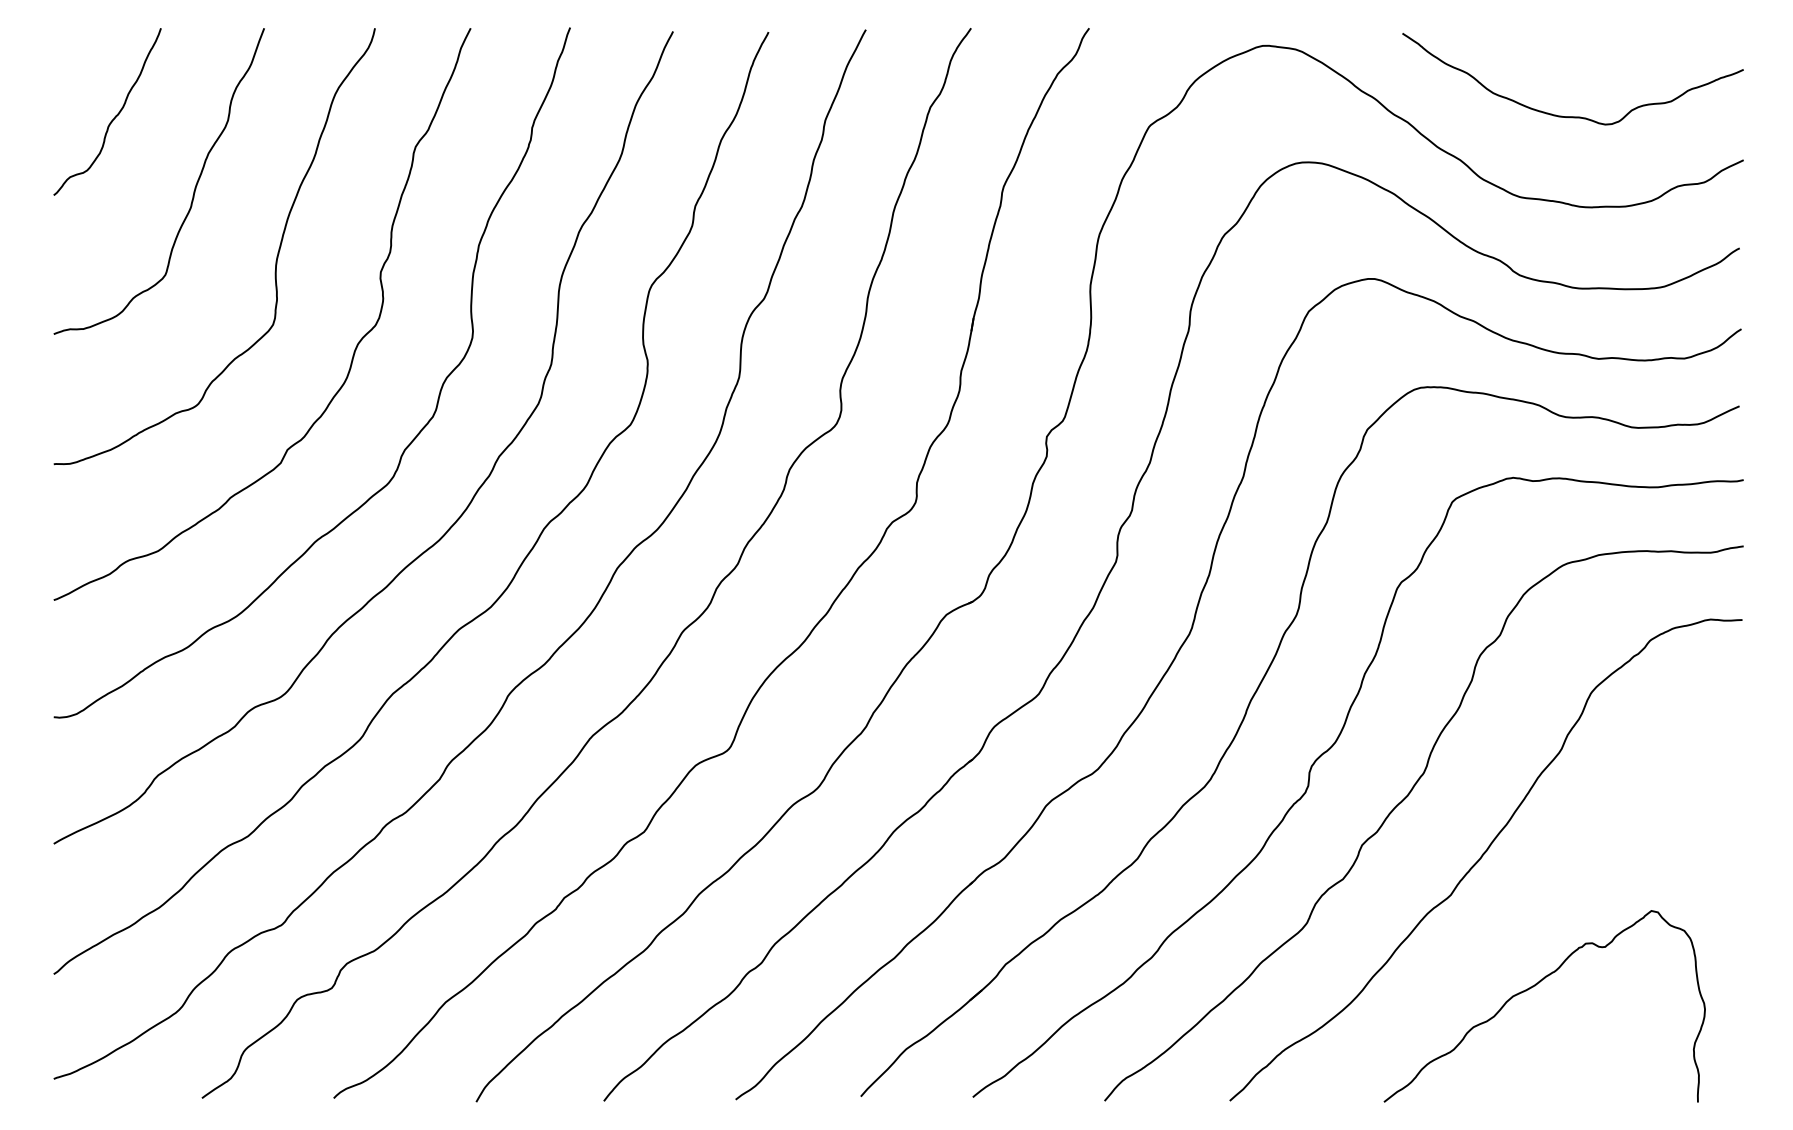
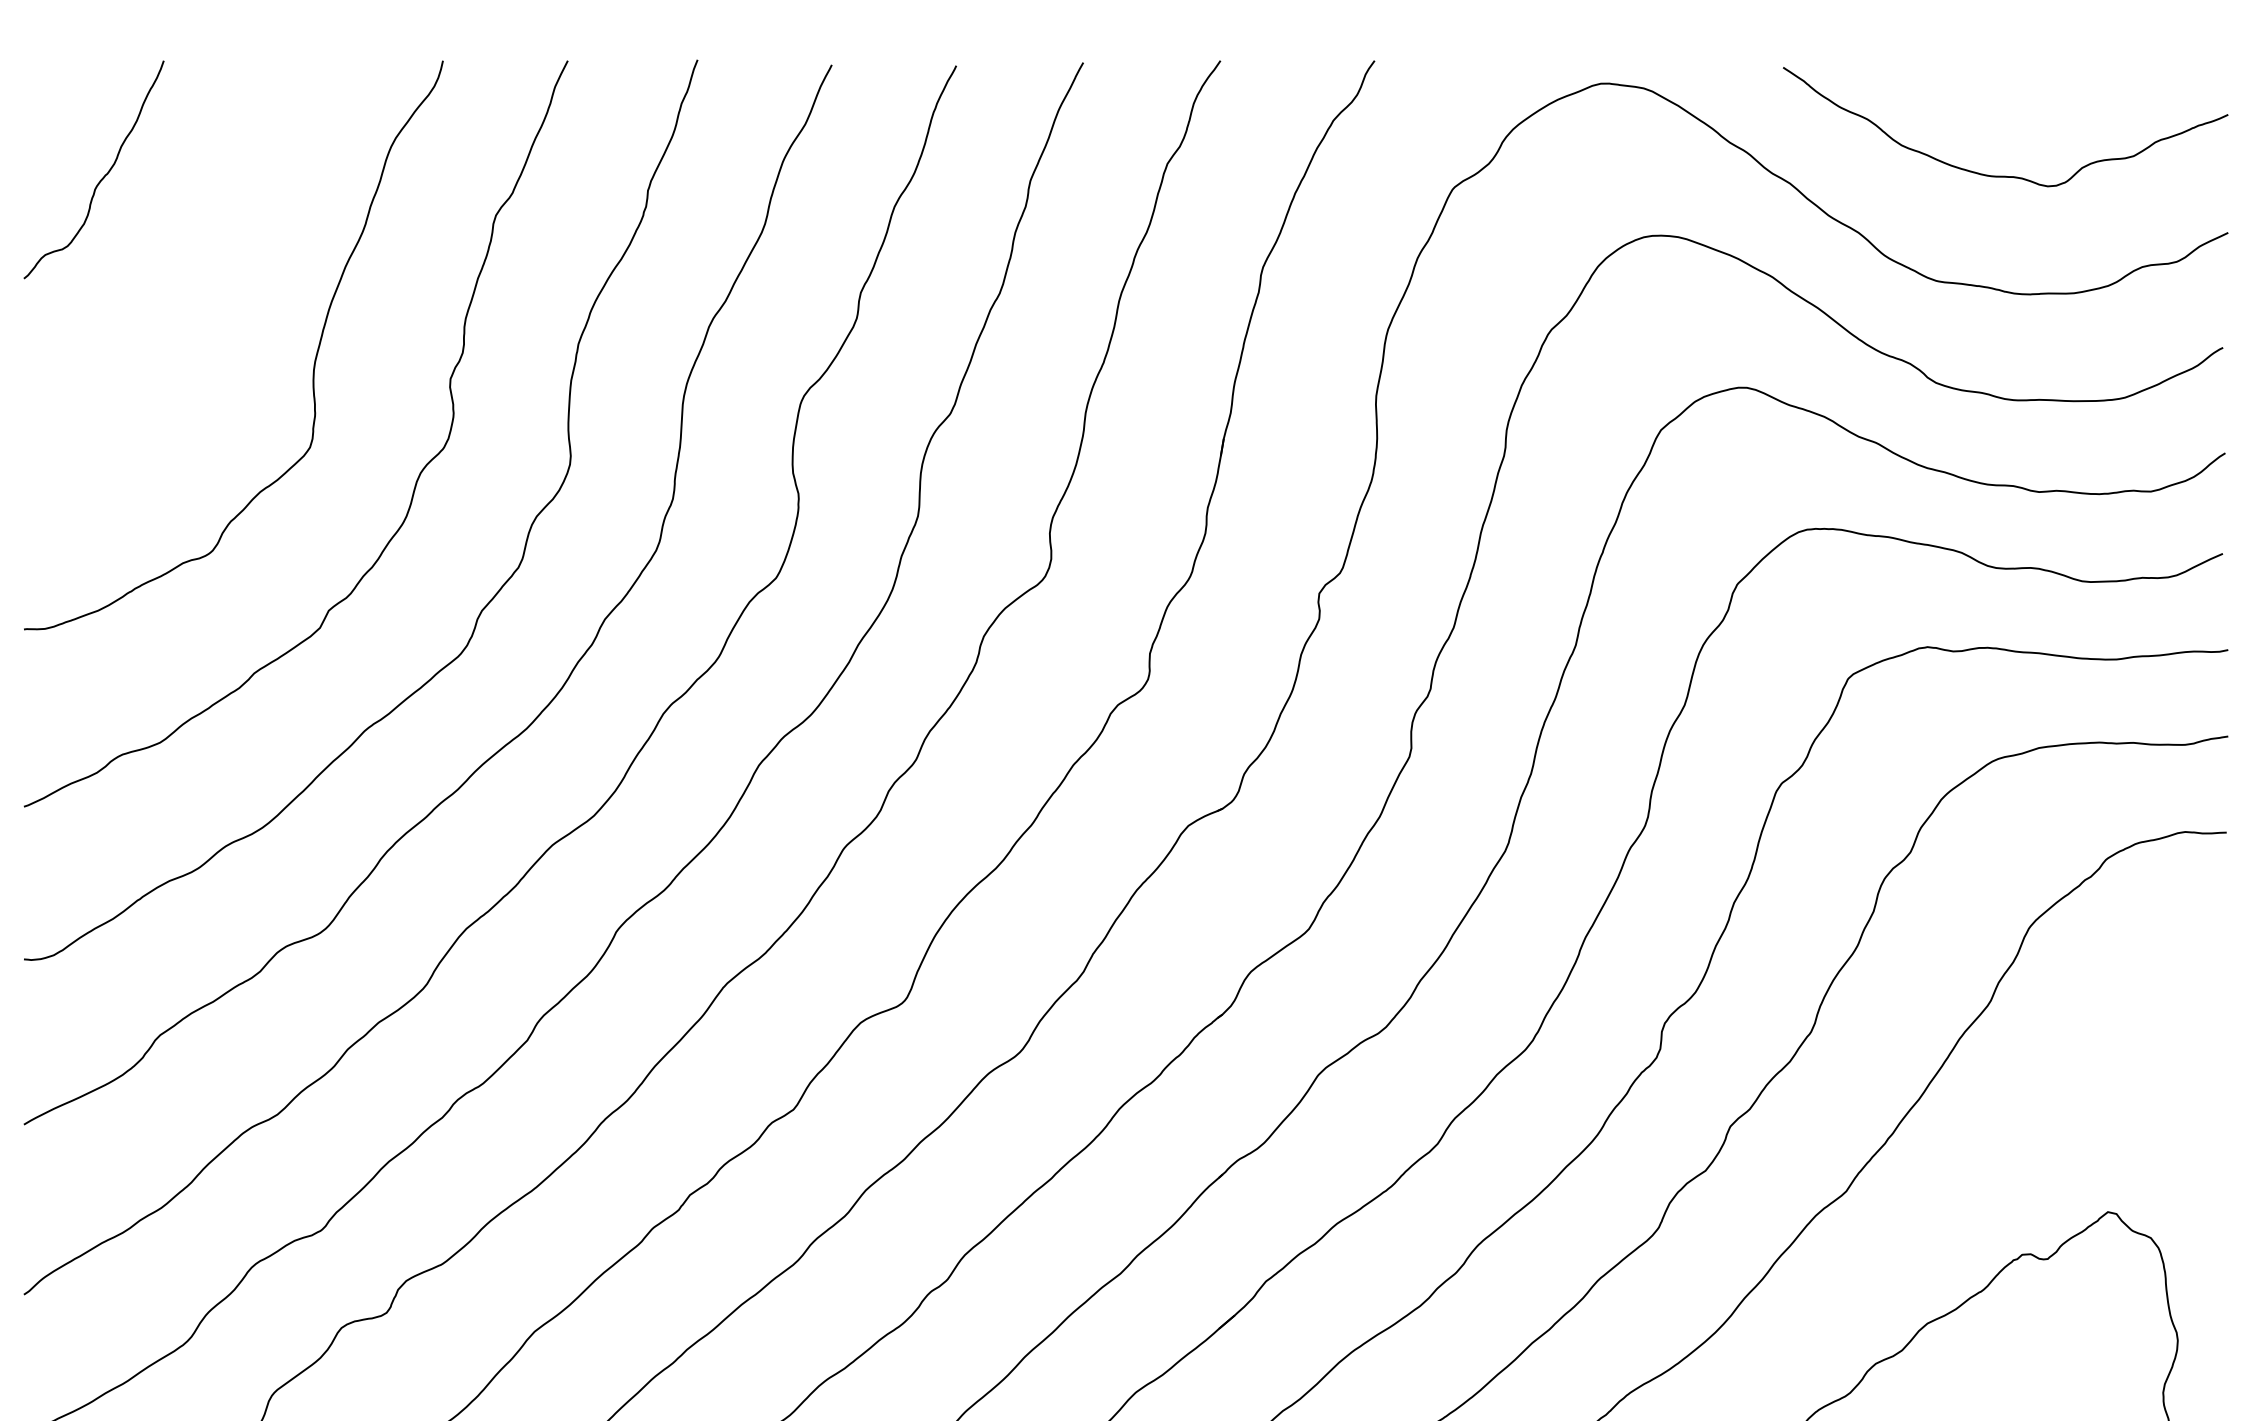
curve: (193, 191) -> (206, 273), removed

